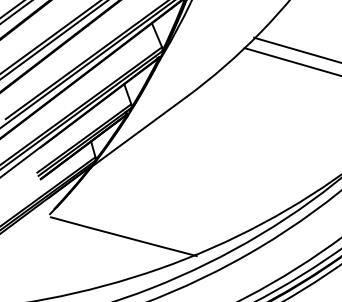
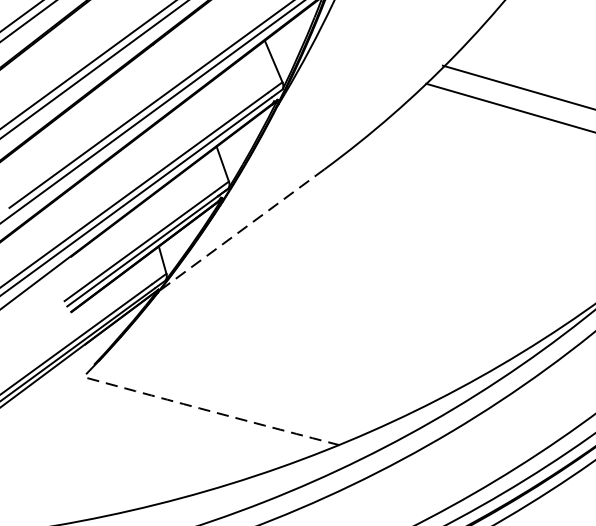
line: (138, 132) -> (241, 230), solid -> dashed
arc: (123, 236) -> (215, 411), solid -> dashed

